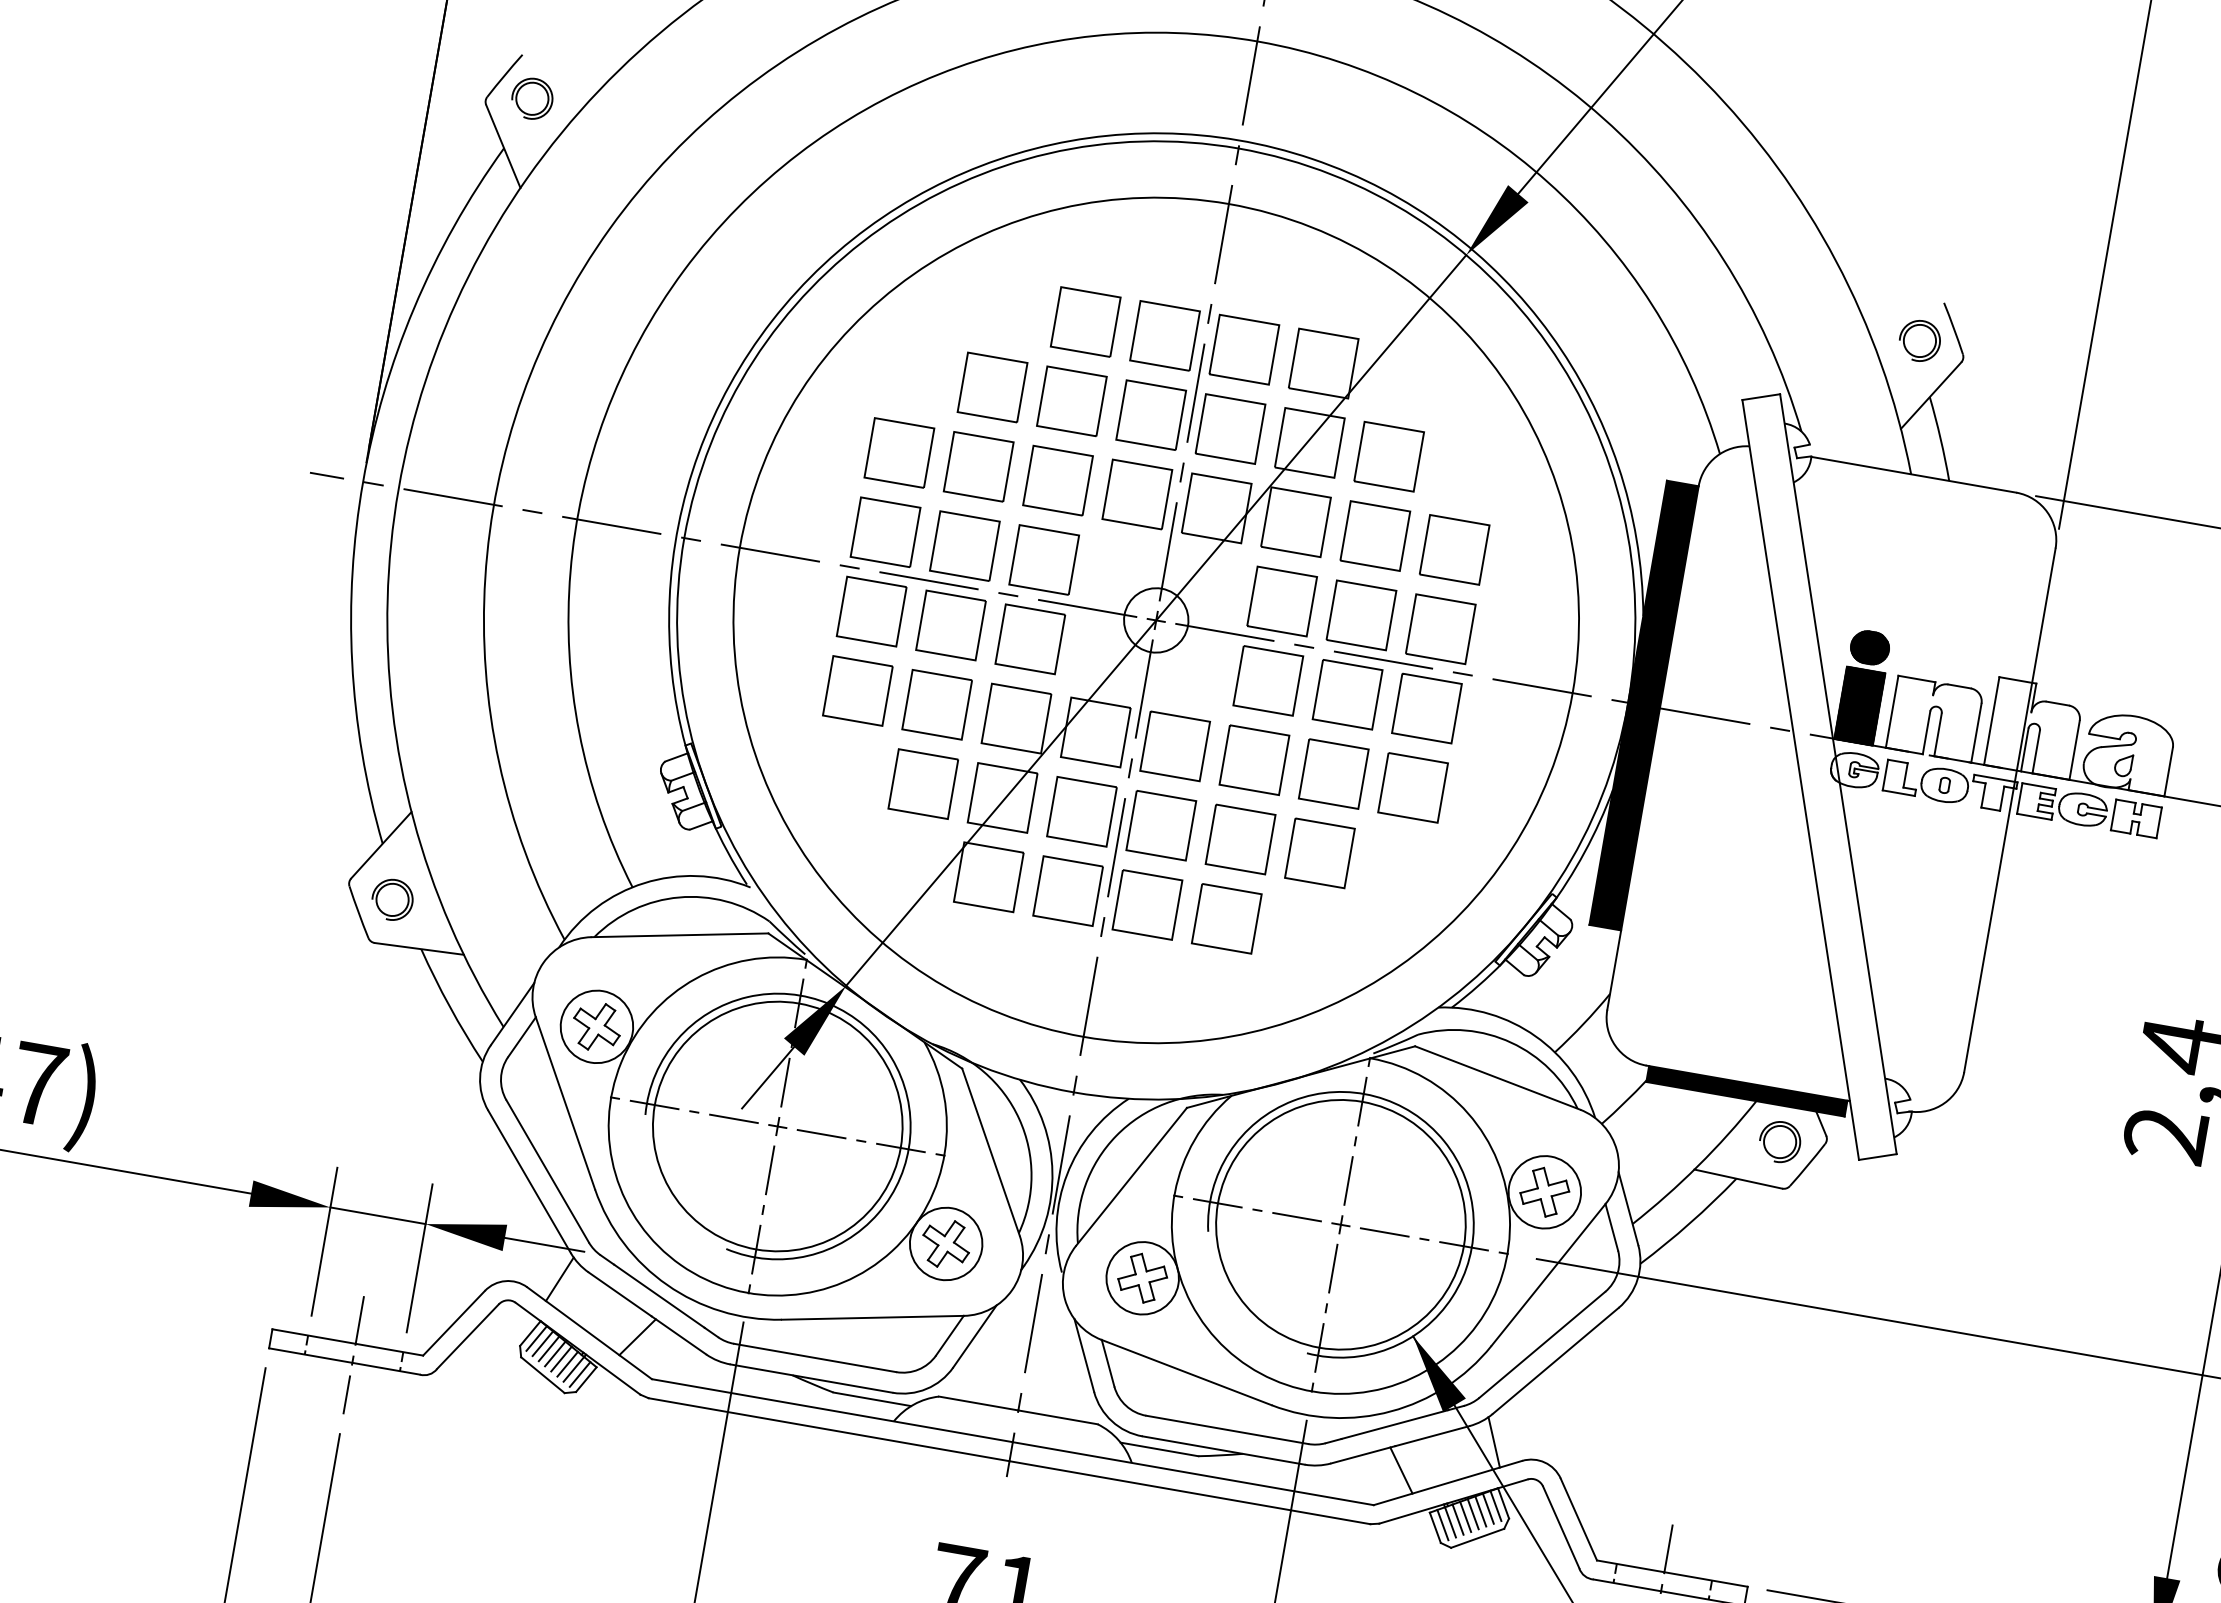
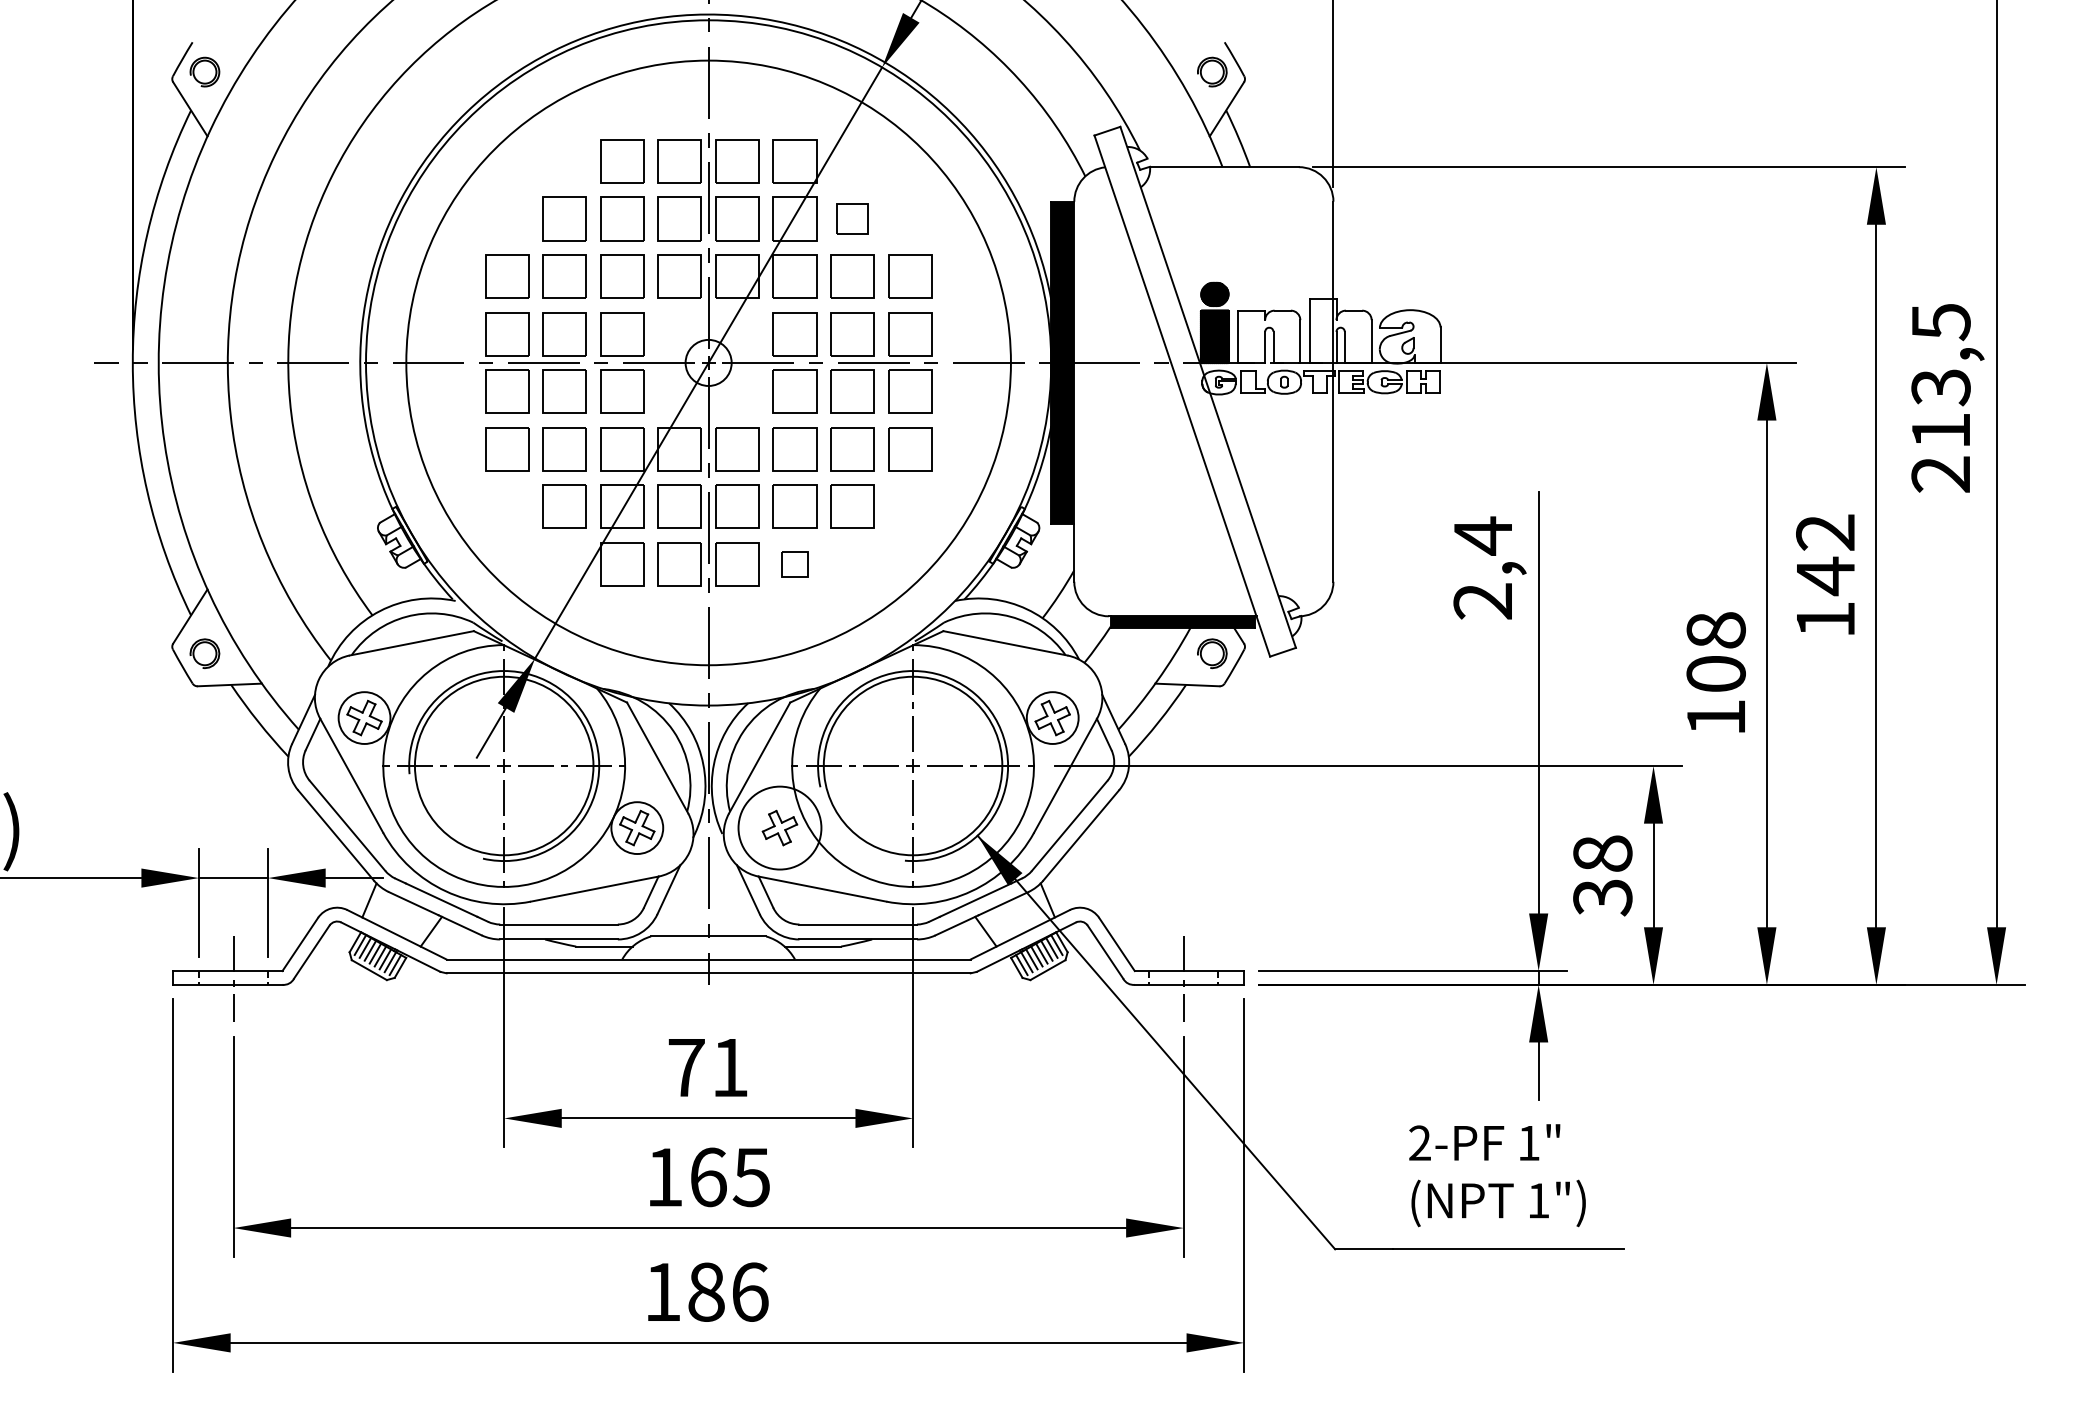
part: (1389, 456) -> (852, 218), size x0.7
part: (1226, 918) -> (794, 564), size x0.6
circle: (1141, 1278) -> (779, 828), size x1.6

